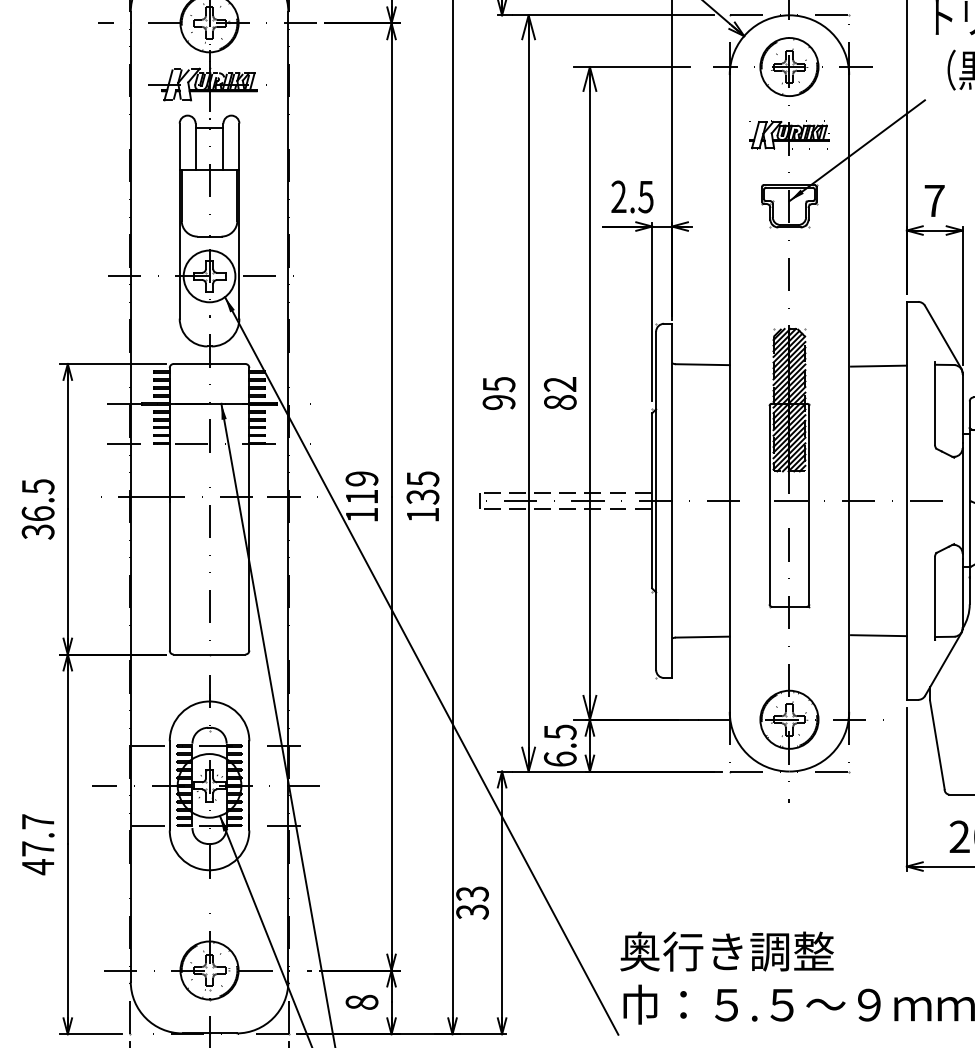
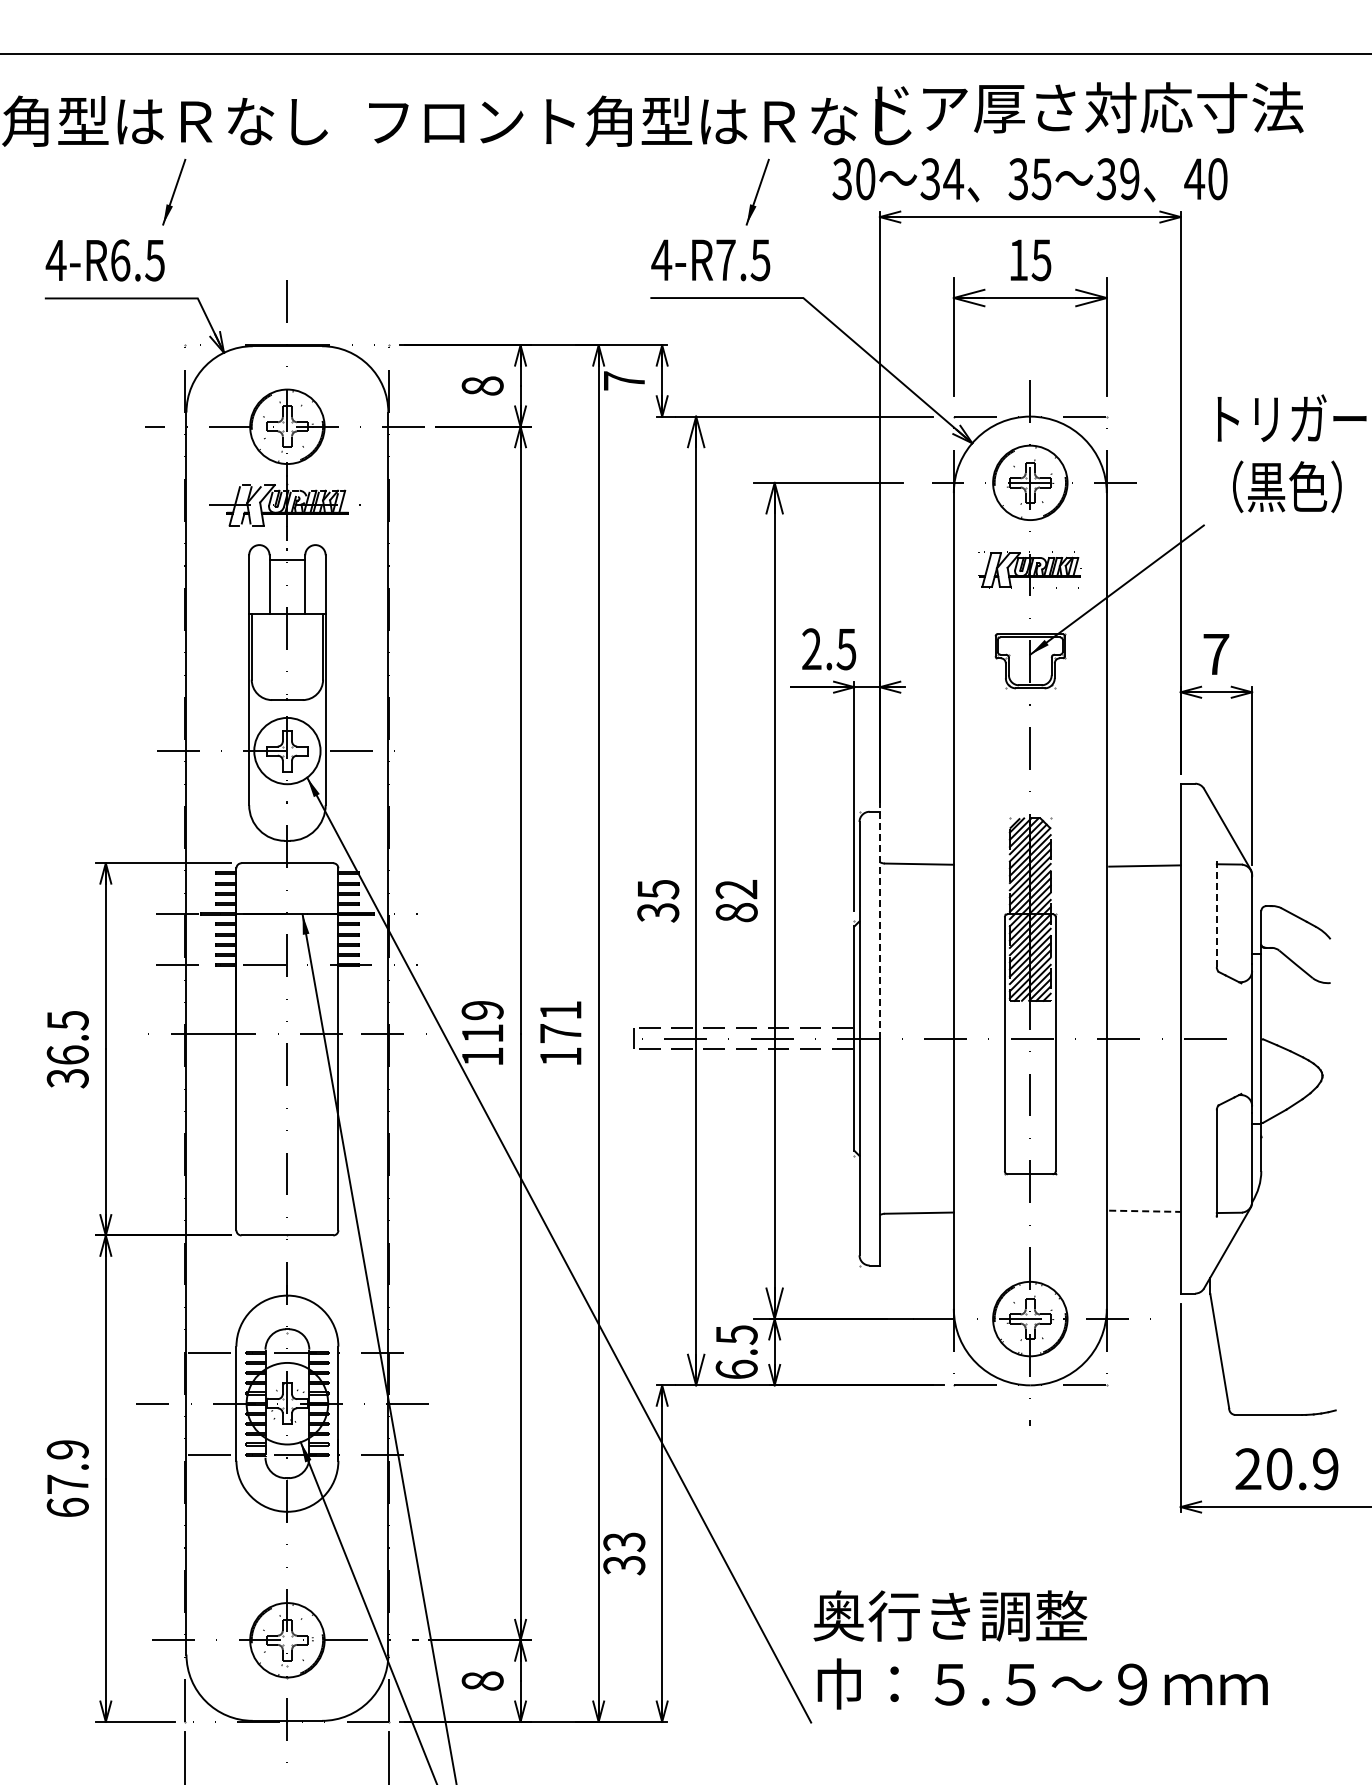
text: (499, 402) -> (658, 912), 95 -> 35
line: (934, 403) -> (1216, 913), solid -> dashed
line: (671, 411) -> (879, 924), solid -> dashed
text: (422, 488) -> (560, 1022), 135 -> 171
line: (878, 635) -> (1144, 1211), solid -> dashed
text: (37, 845) -> (67, 1479), 47.7 -> 67.9

